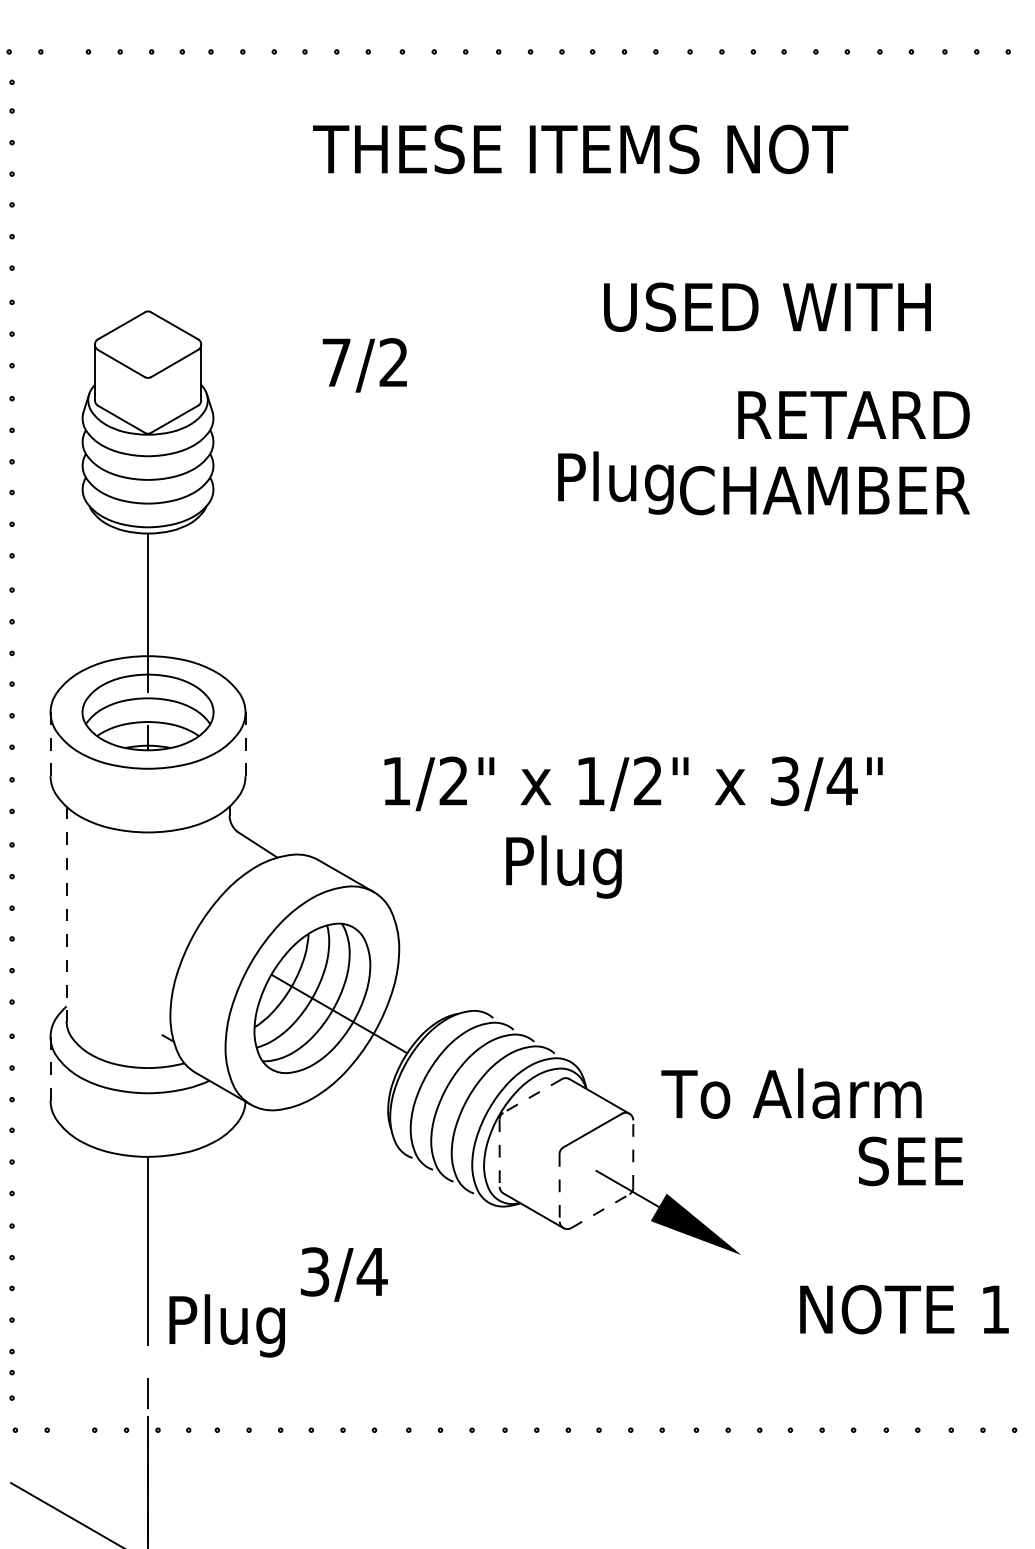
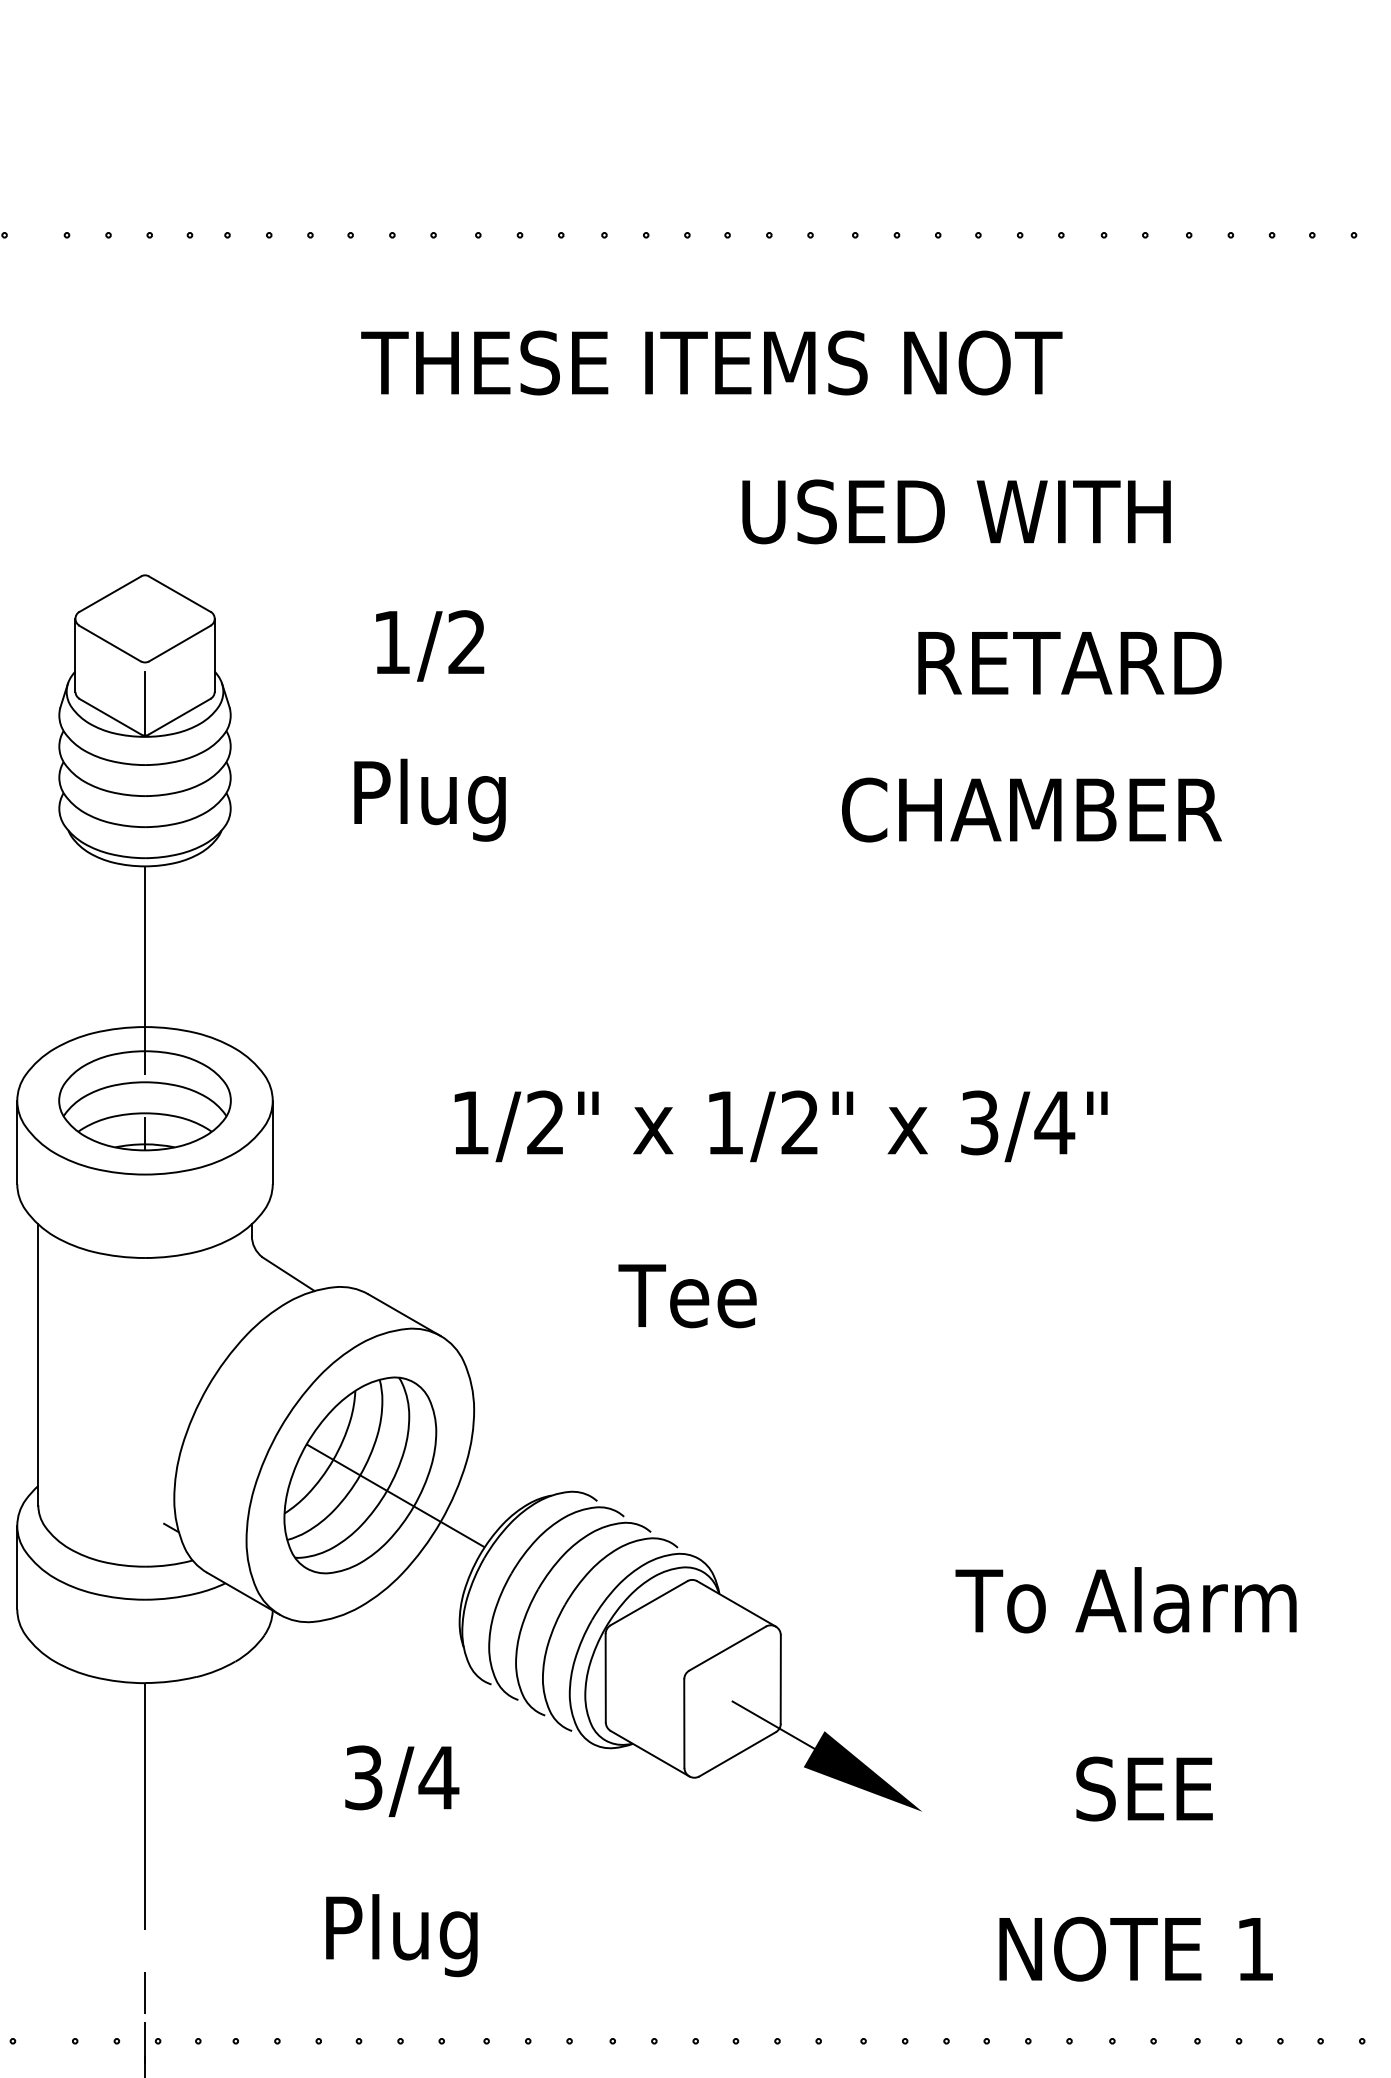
text: (767, 306) -> (956, 511), moved
text: (336, 362) -> (392, 642), 7/2 -> 1/2
line: (148, 409) -> (145, 703), added
text: (853, 415) -> (1069, 663), moved
text: (615, 482) -> (429, 799), moved
line: (50, 744) -> (17, 1142), dashed -> solid
line: (245, 744) -> (272, 1142), dashed -> solid
text: (633, 783) -> (780, 1126), moved
text: (563, 866) -> (689, 1302), Plug -> Tee
line: (66, 914) -> (38, 1365), dashed -> solid
line: (50, 1068) -> (17, 1567), dashed -> solid
text: (791, 1093) -> (1125, 1600), moved
line: (532, 1096) -> (648, 1603), dashed -> solid
line: (499, 1153) -> (605, 1678), dashed -> solid
line: (633, 1153) -> (780, 1678), dashed -> solid
text: (910, 1161) -> (1144, 1788), moved
line: (559, 1188) -> (684, 1724), dashed -> solid
line: (600, 1211) -> (738, 1754), dashed -> solid
text: (344, 1274) -> (402, 1781), moved
text: (903, 1309) -> (1135, 1948), moved
text: (227, 1325) -> (401, 1935), moved

